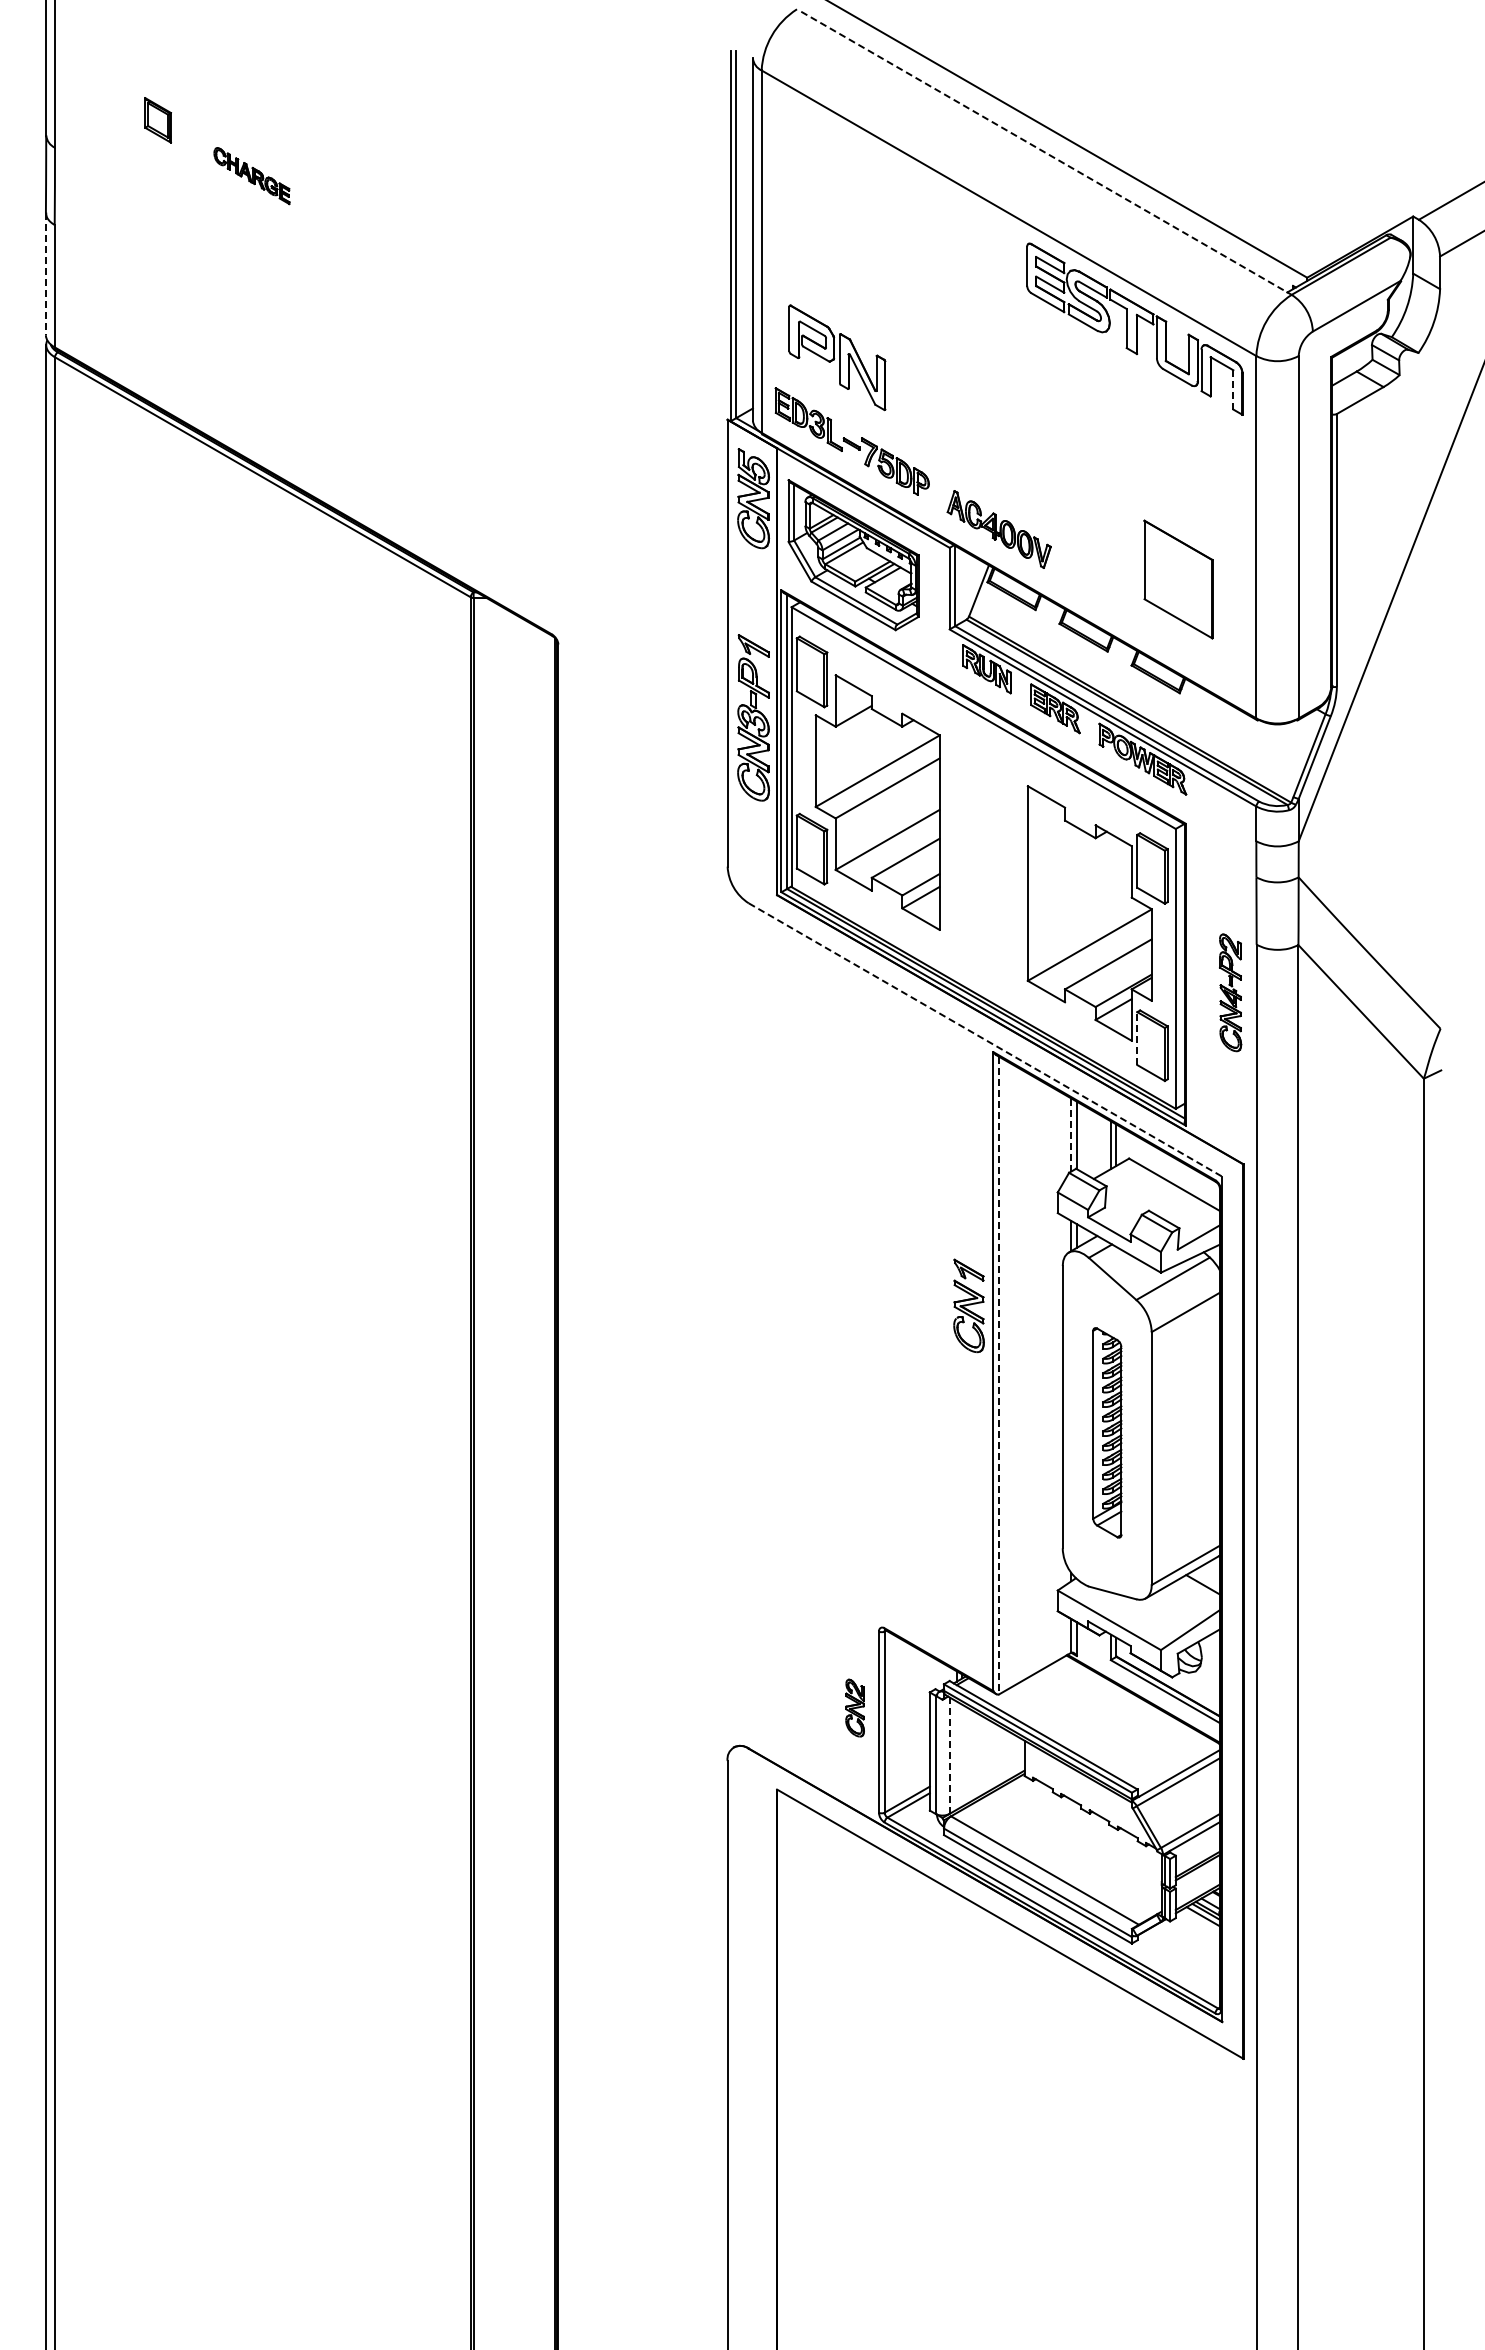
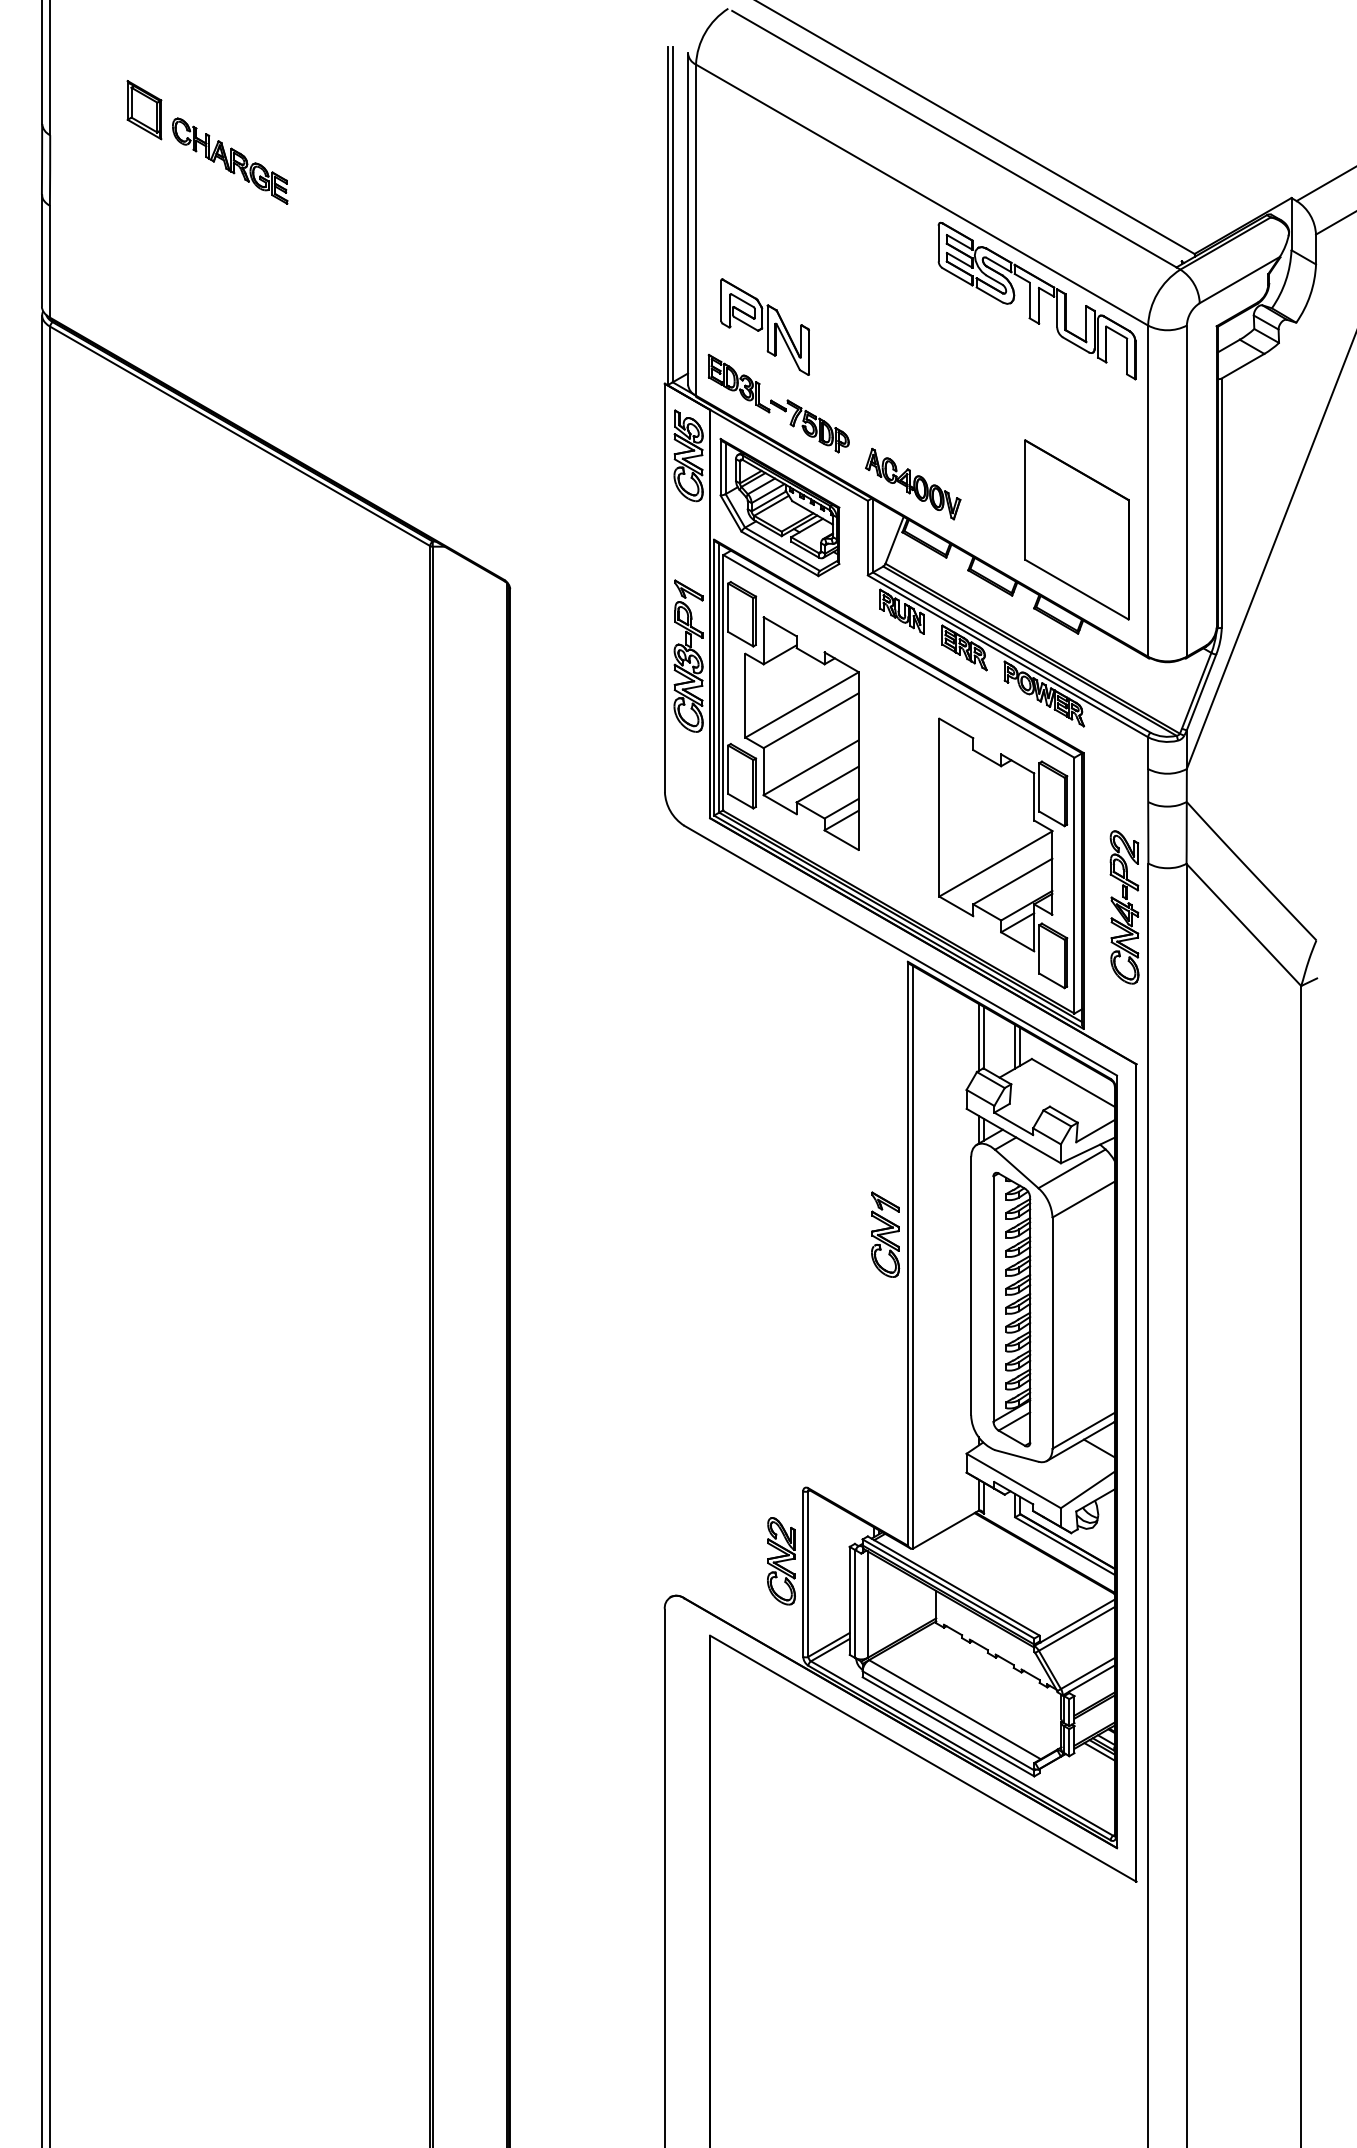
part: (157, 120) -> (143, 110), size x1.43
line: (1044, 152) -> (954, 139), dashed -> solid
part: (251, 175) -> (229, 160), size x1.67
line: (45, 274) -> (41, 251), dashed -> solid
line: (1233, 389) -> (1127, 356), dashed -> solid
part: (1178, 579) -> (1076, 529), size x1.67
part: (1230, 992) -> (1124, 907), size x1.43
line: (1137, 1038) -> (1039, 949), dashed -> solid
line: (985, 1040) -> (900, 951), dashed -> solid
line: (1071, 1135) -> (979, 1037), dashed -> solid
part: (968, 1305) -> (885, 1234), moved
line: (999, 1375) -> (913, 1257), dashed -> solid
part: (1107, 1432) -> (1012, 1309), size x1.43
part: (854, 1707) -> (780, 1560), size x1.67
line: (949, 1756) -> (867, 1605), dashed -> solid

